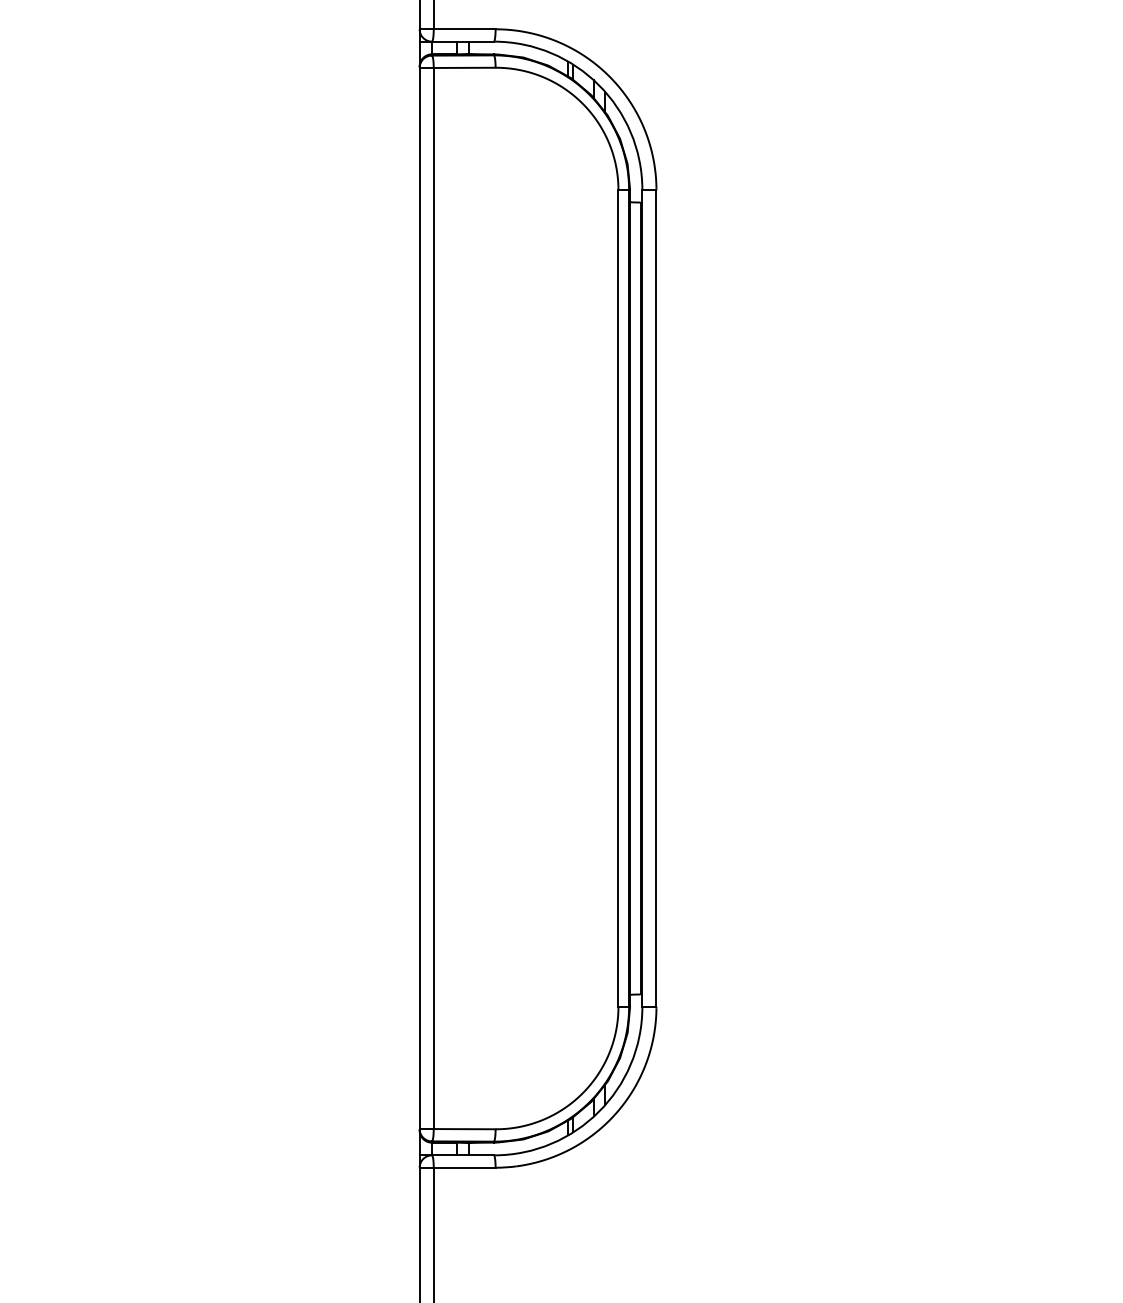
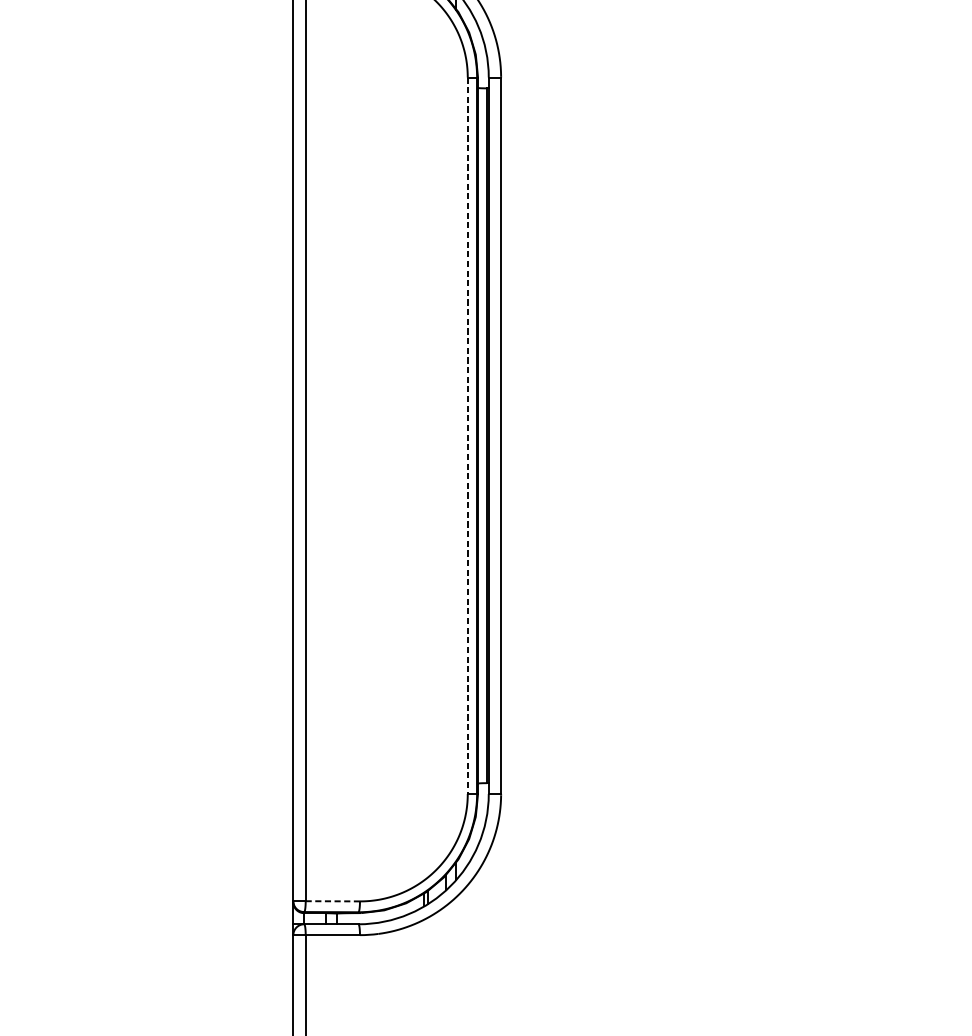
line: (618, 599) -> (467, 436), solid -> dashed
line: (464, 1129) -> (332, 901), solid -> dashed

